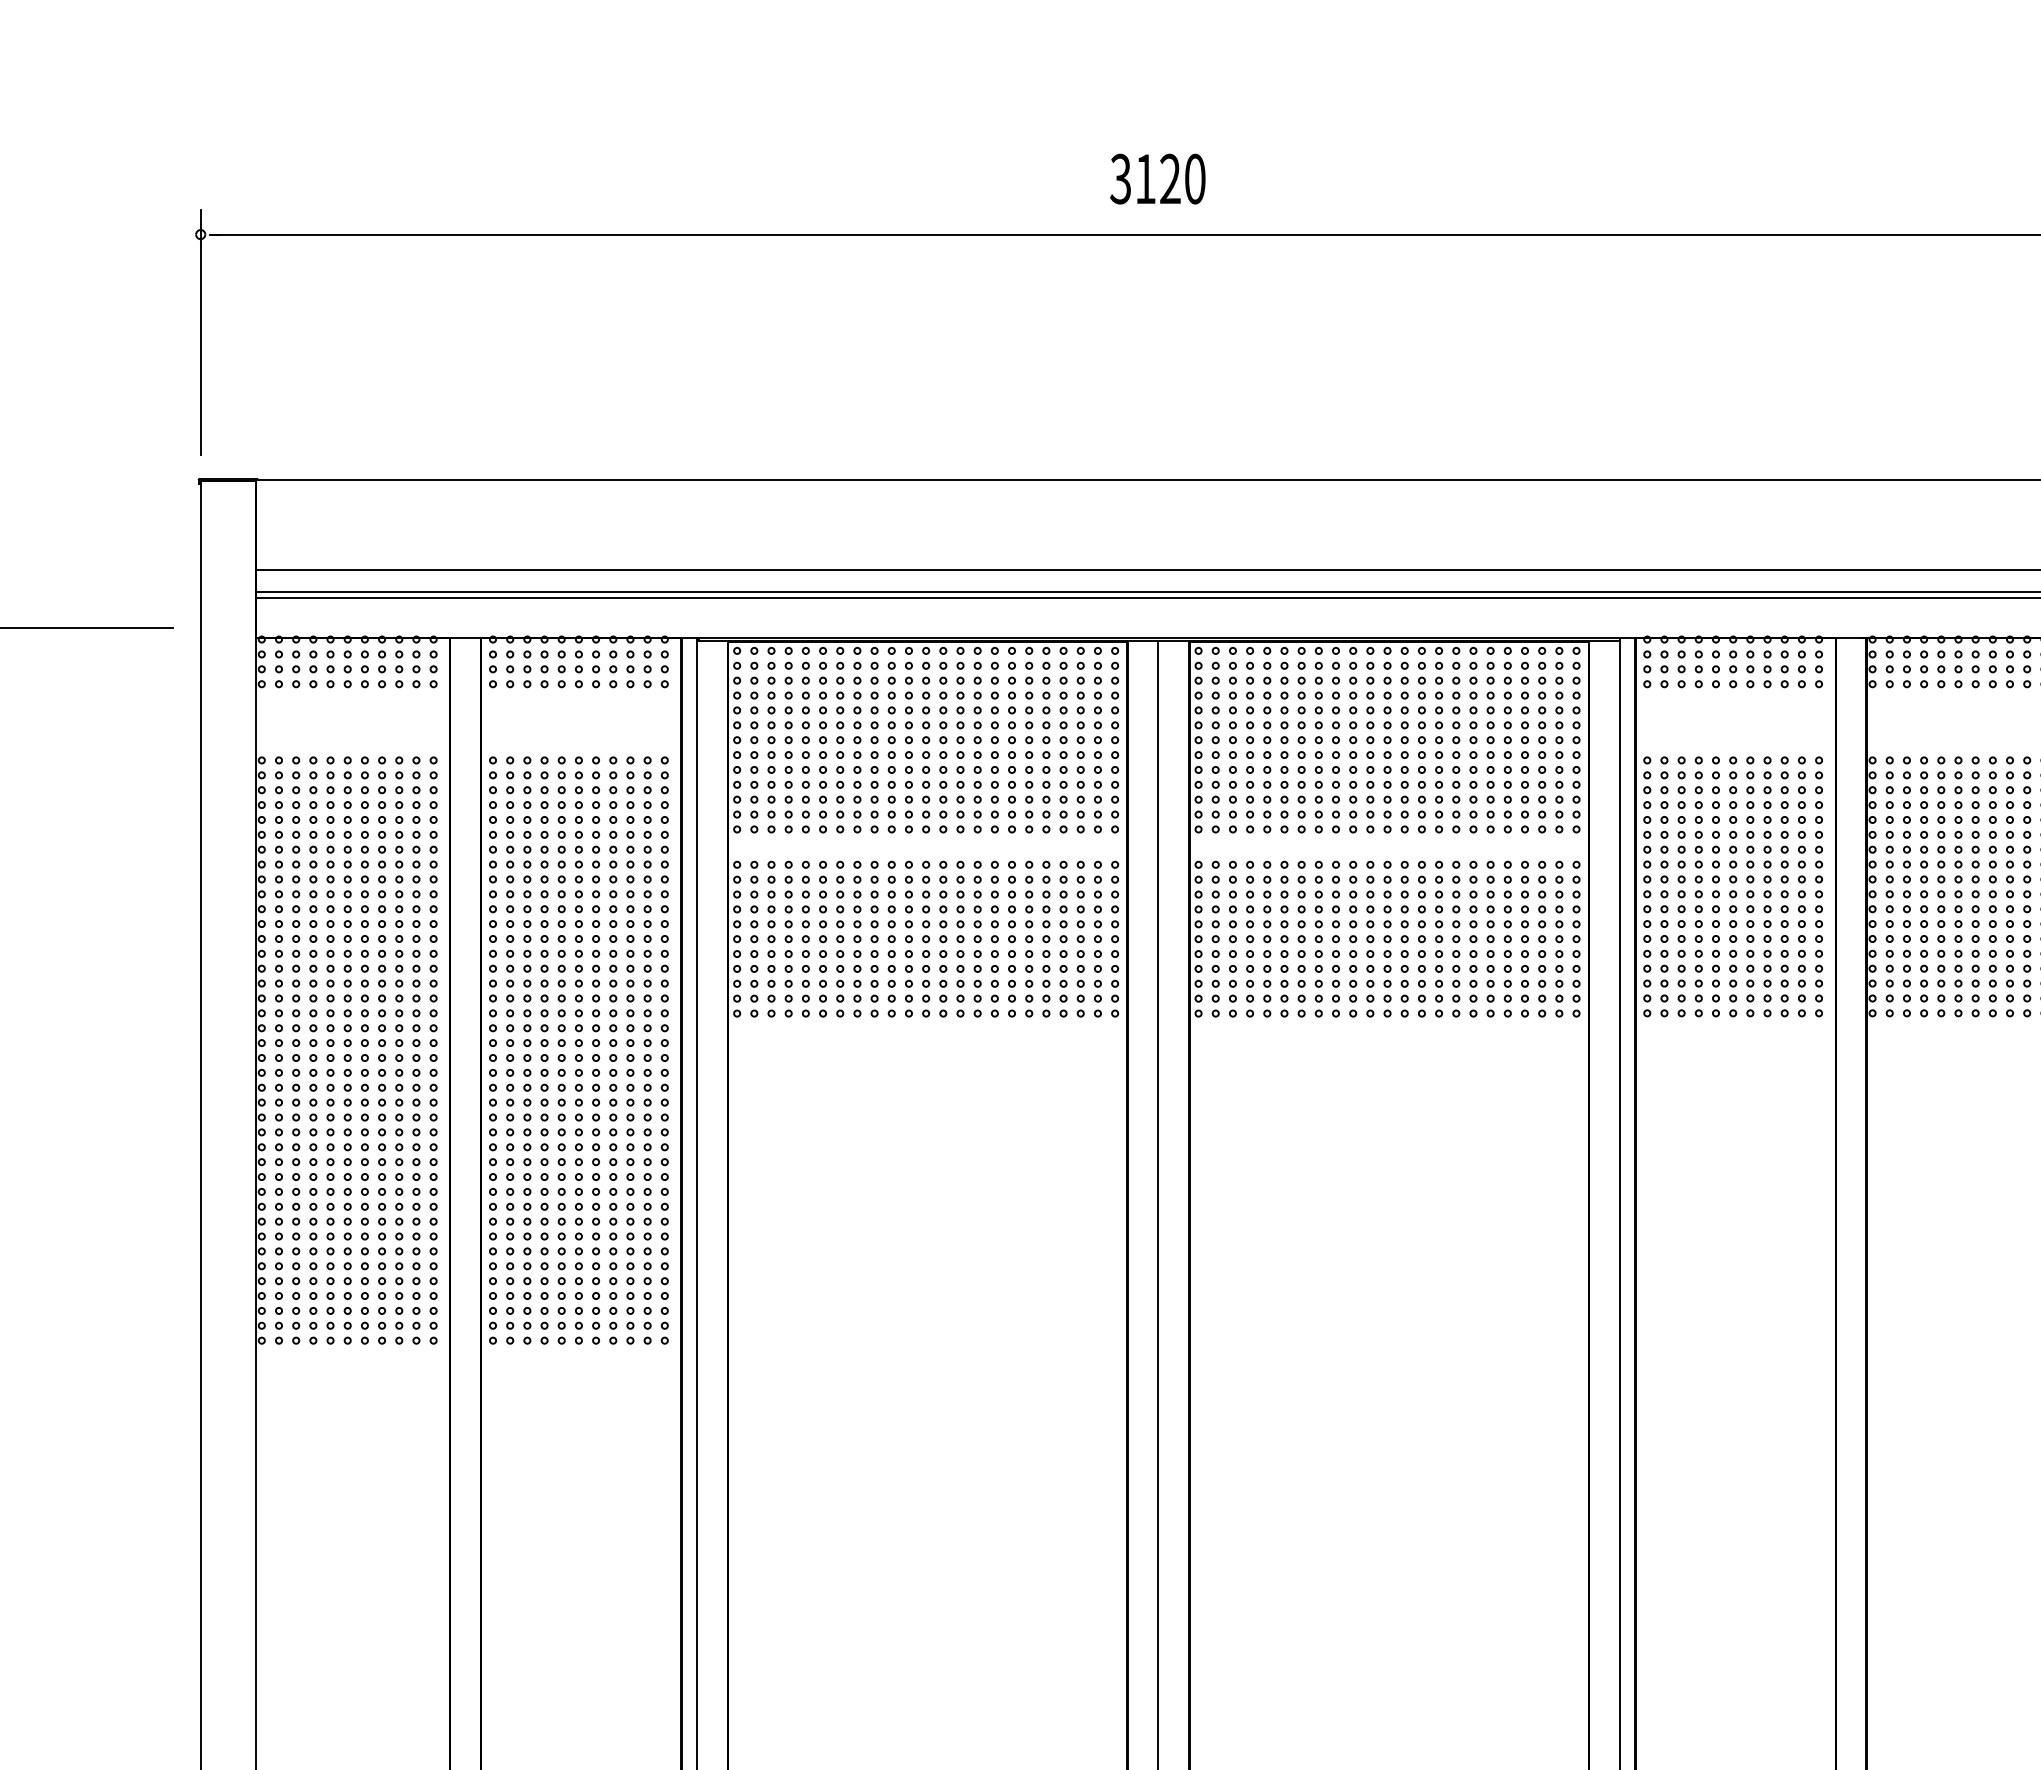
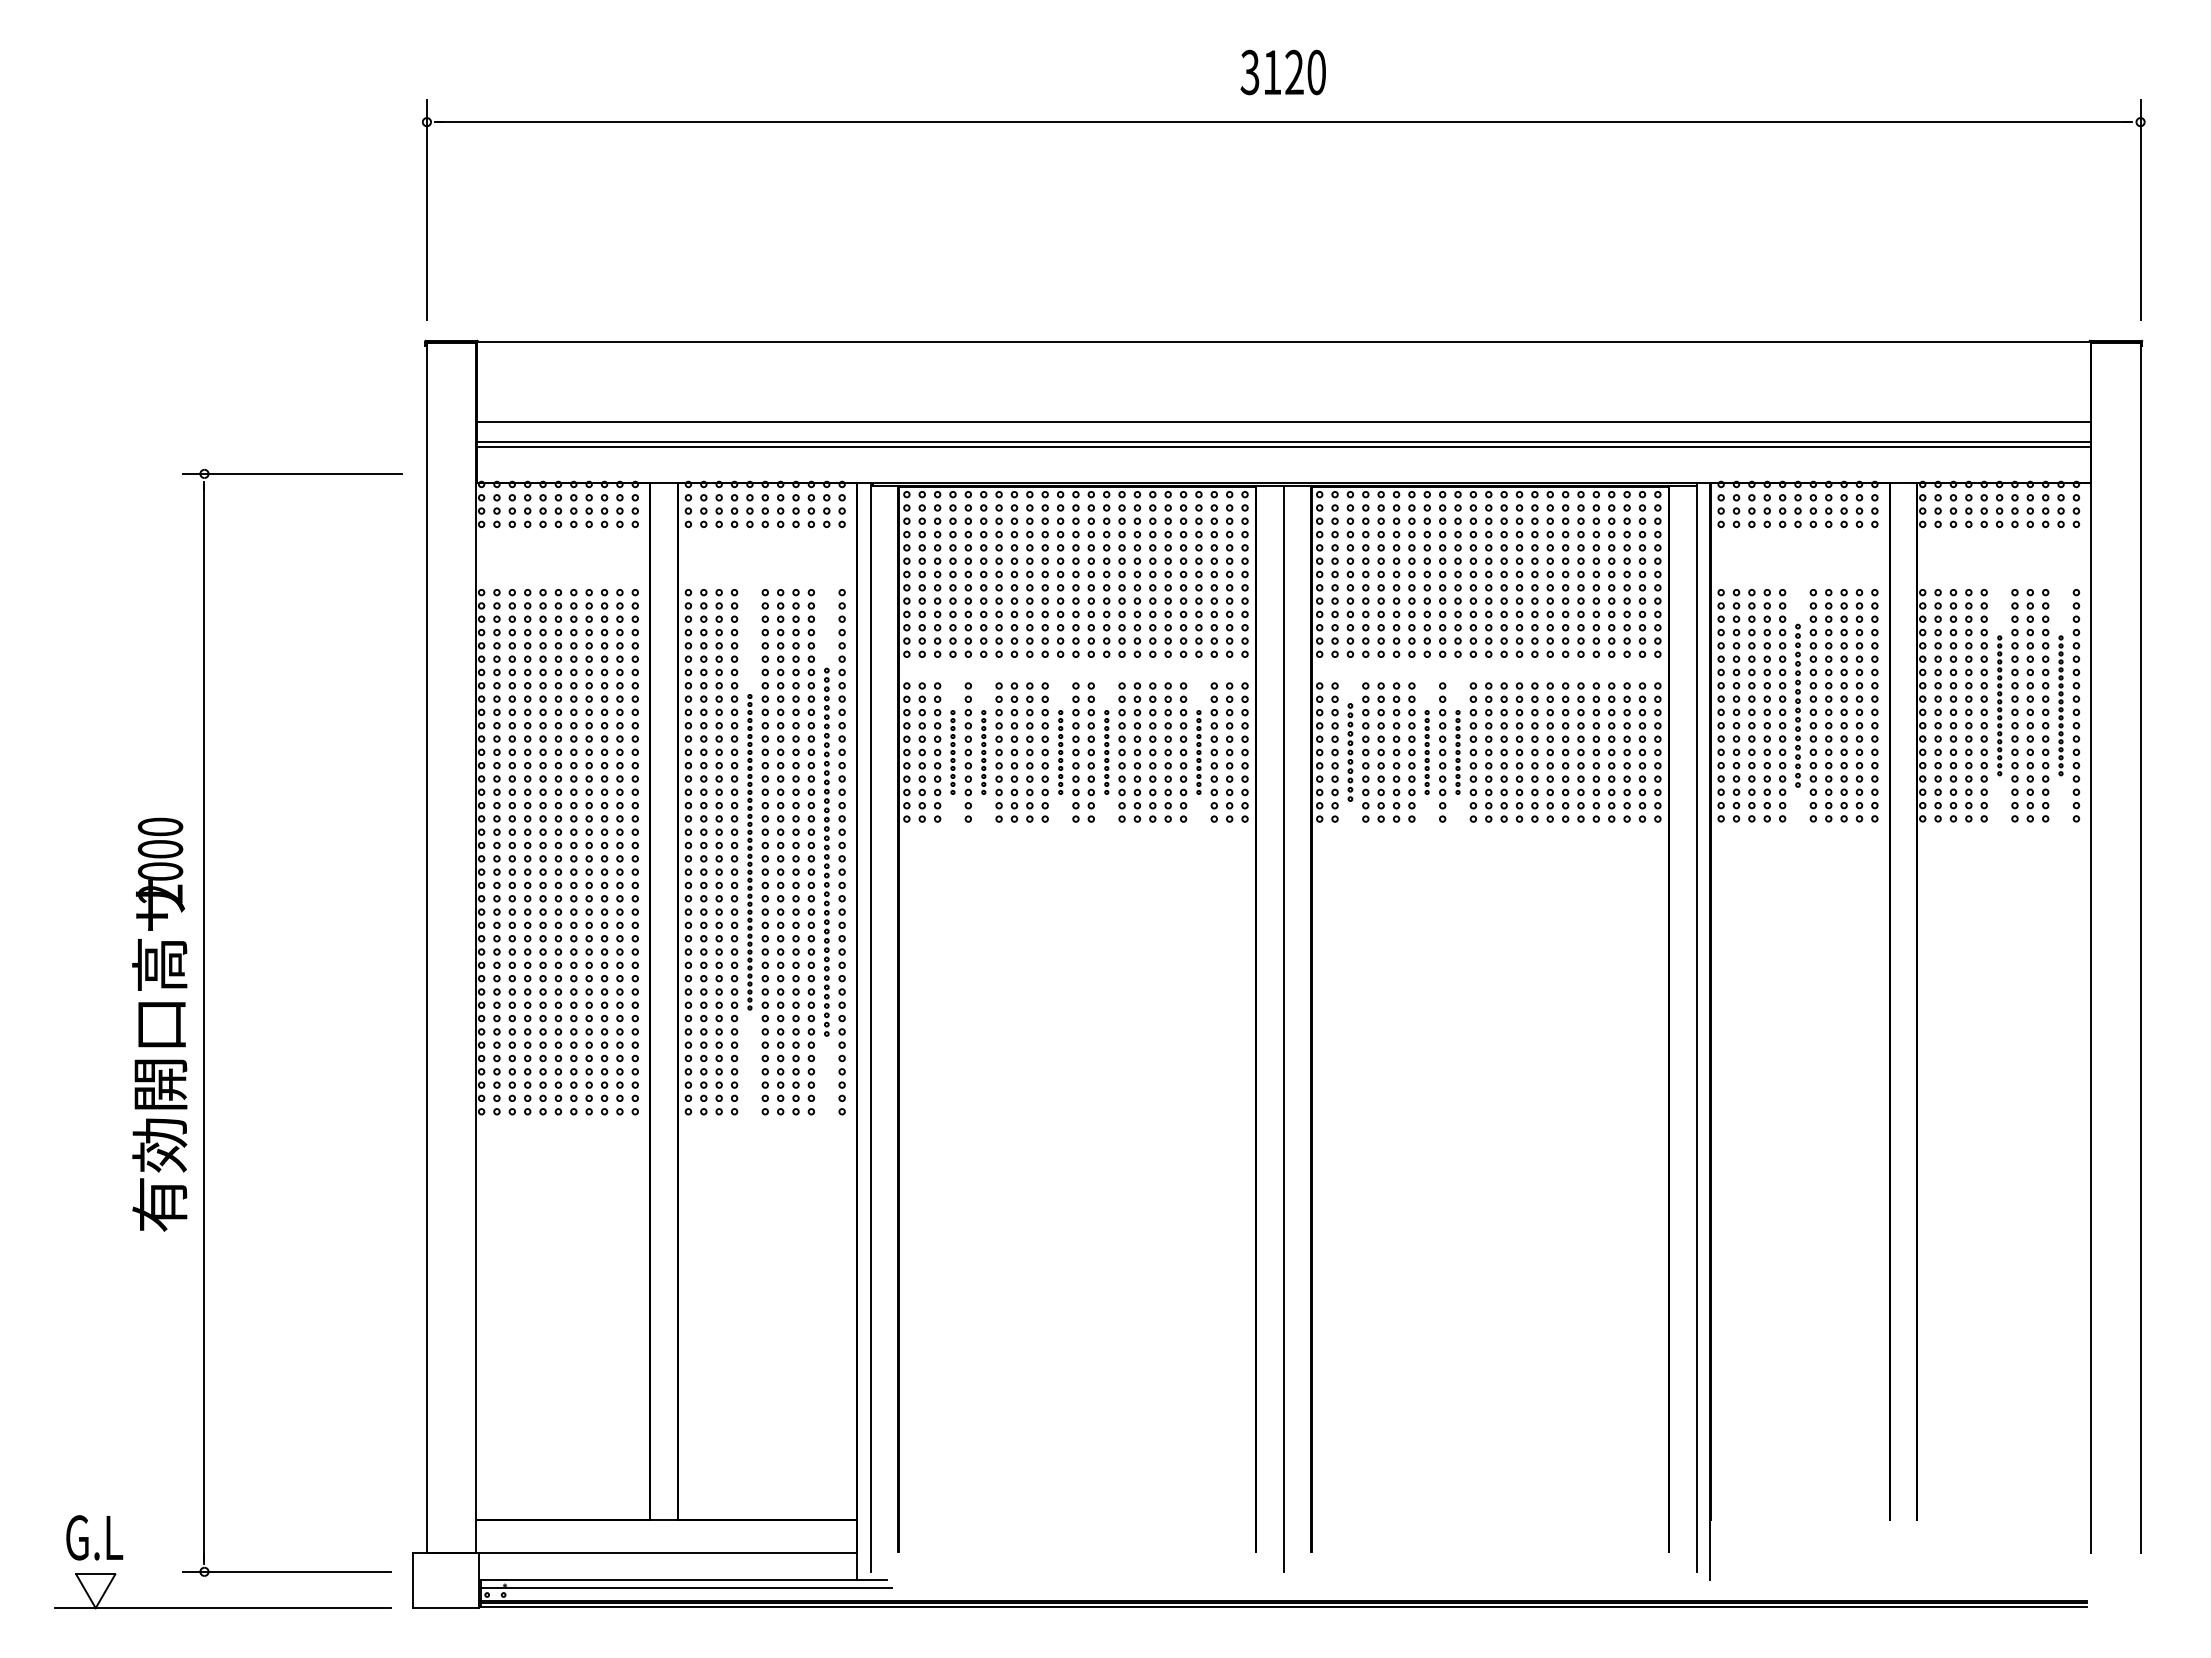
part: (1732, 886) -> (1797, 705), size x0.7
part: (1958, 886) -> (1999, 705), size x0.6
part: (2026, 886) -> (2060, 705), size x0.6
part: (788, 939) -> (952, 752), size x0.6
part: (822, 939) -> (983, 752), size x0.6
part: (908, 939) -> (1060, 752), size x0.6
part: (960, 939) -> (1106, 752), size x0.6
part: (1063, 939) -> (1198, 752), size x0.6
part: (1232, 939) -> (1350, 752), size x0.7
part: (1317, 939) -> (1426, 752), size x0.6
part: (1352, 939) -> (1457, 752), size x0.6
part: (561, 1050) -> (749, 852), size x0.6
part: (647, 1050) -> (826, 852), size x0.7

